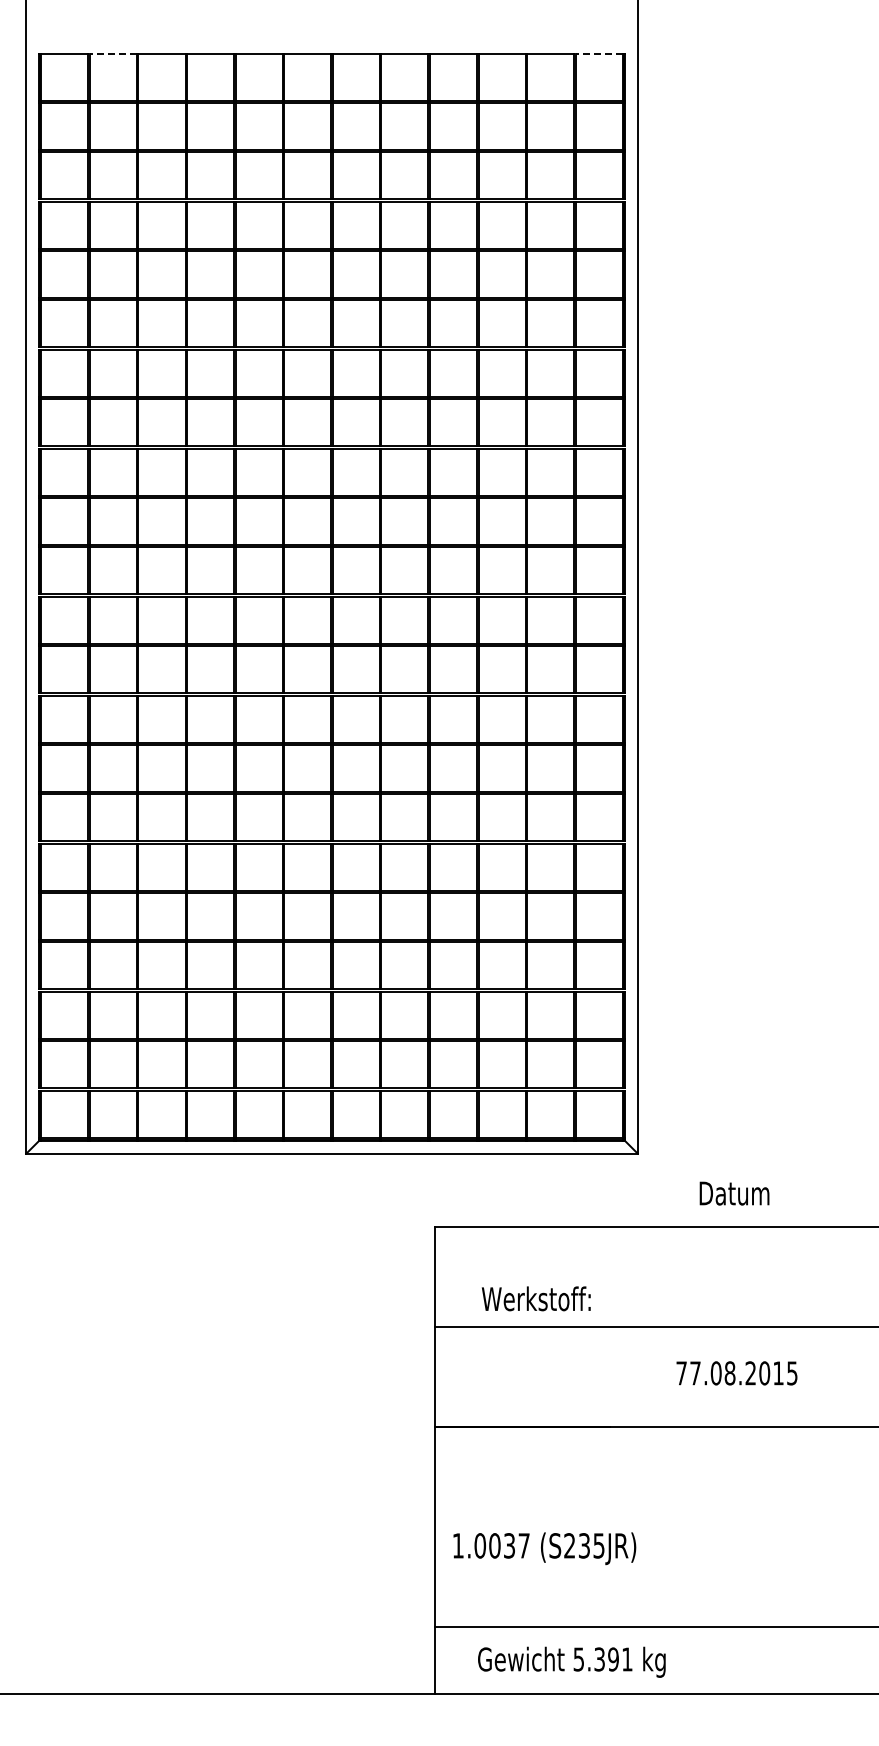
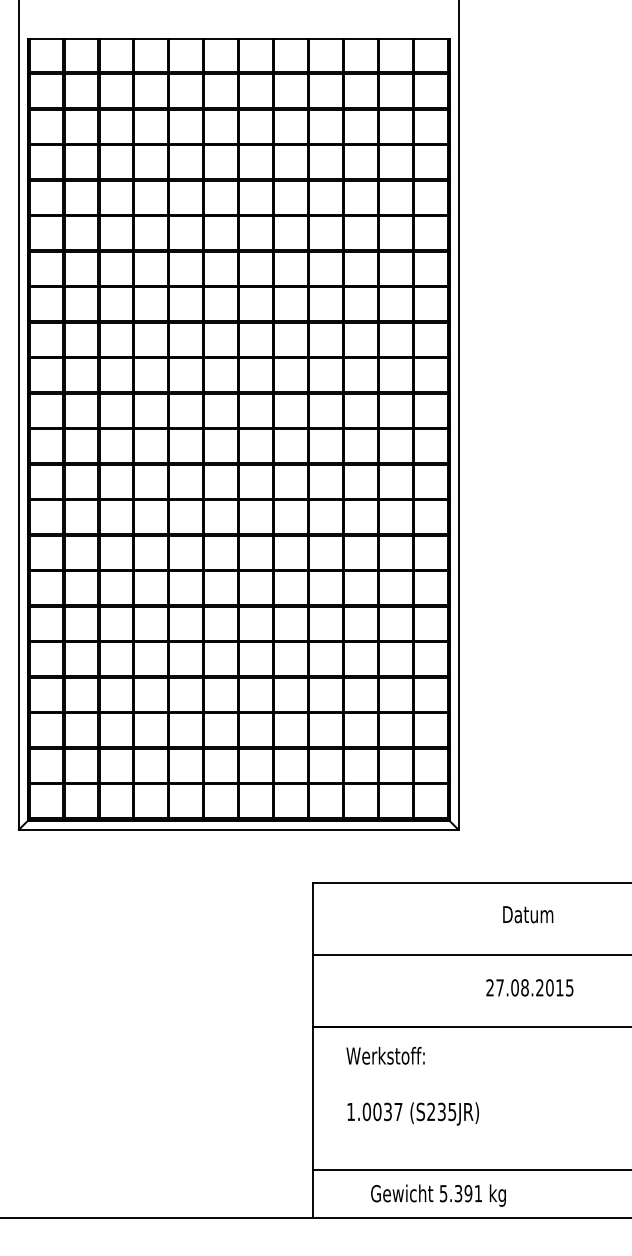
line: (113, 53) -> (81, 38), dashed -> solid
line: (599, 53) -> (431, 38), dashed -> solid
text: (734, 1193) -> (528, 914), moved
text: (535, 1298) -> (385, 1055), moved
text: (681, 1373) -> (490, 987), 77.08.2015 -> 27.08.2015
text: (544, 1548) -> (413, 1113), moved
text: (571, 1661) -> (438, 1195), moved

